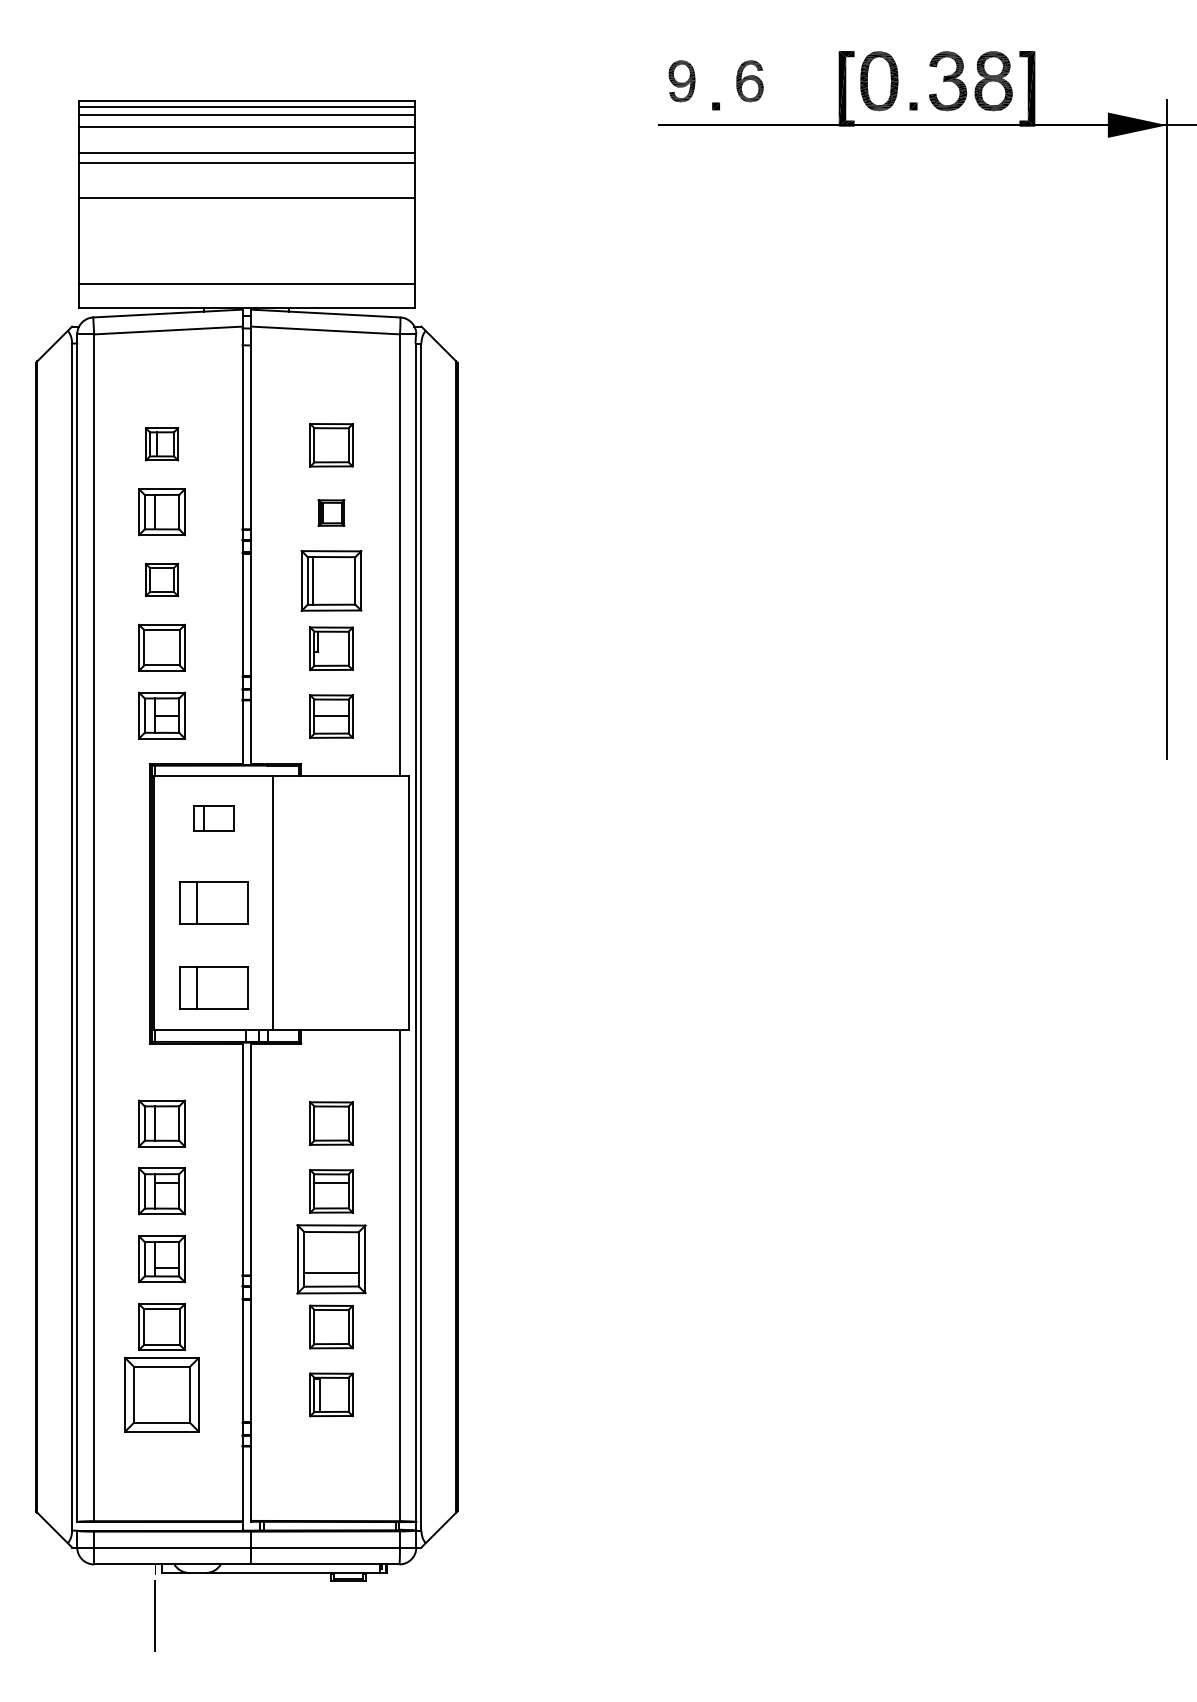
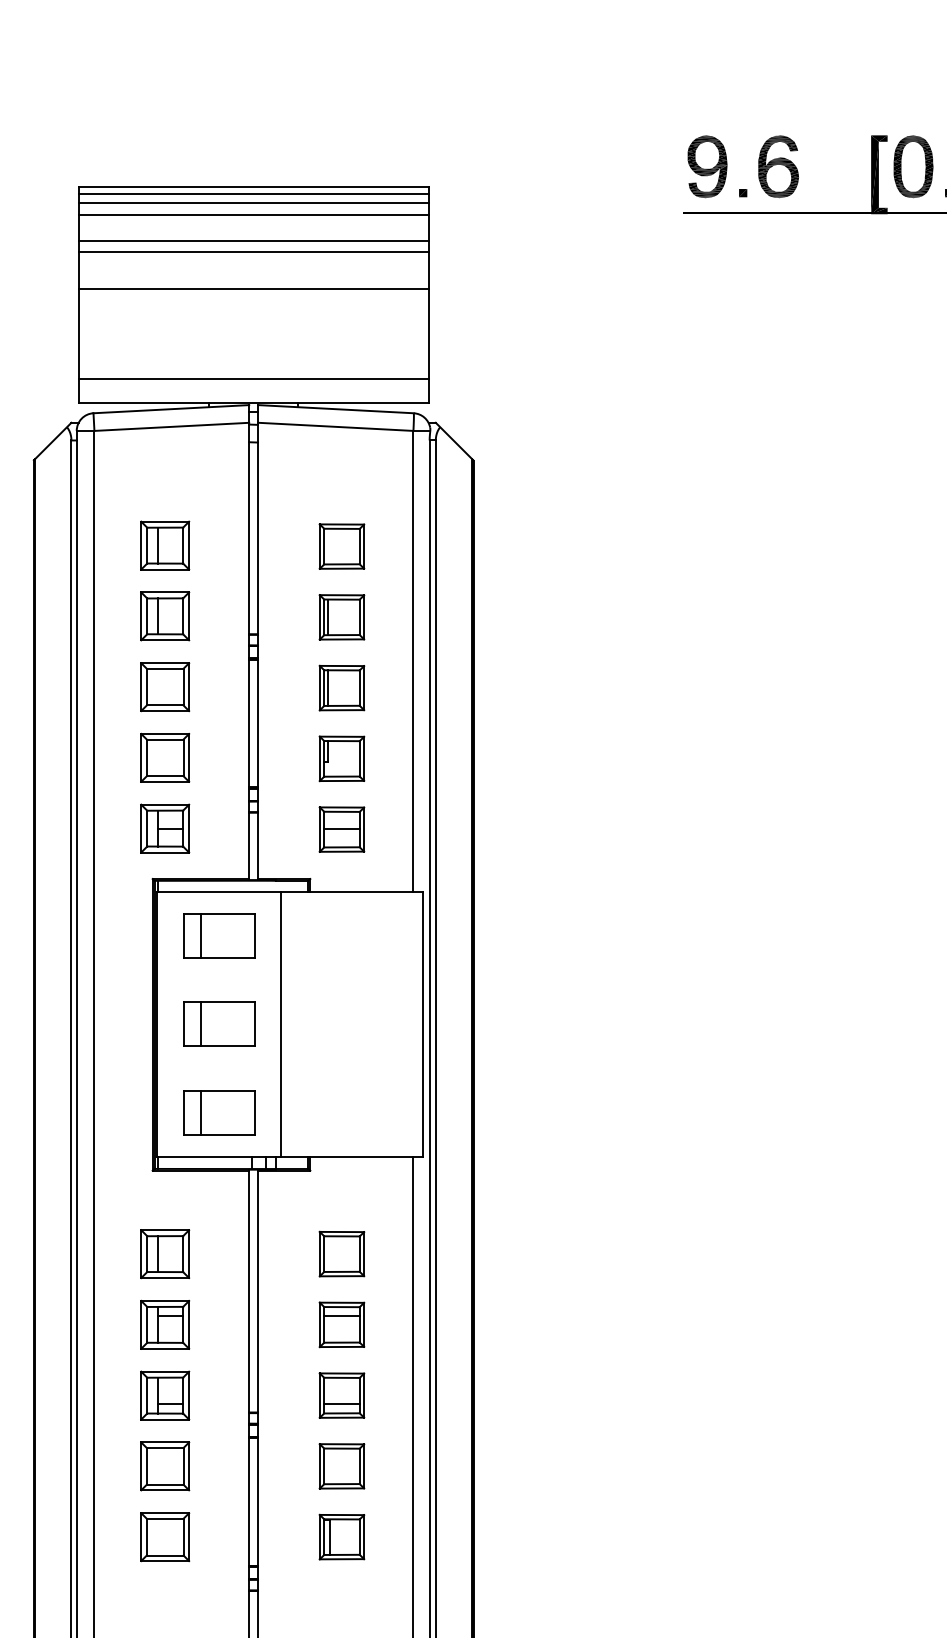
part: (682, 81) -> (708, 167), size x1.43
part: (749, 81) -> (778, 167), size x1.43
part: (161, 444) -> (164, 545), size x1.43
part: (331, 512) -> (341, 616), size x1.67
part: (161, 579) -> (164, 686), size x1.43
part: (331, 580) -> (341, 687), size x0.71
part: (213, 818) -> (218, 935), size x1.67
part: (331, 1258) -> (341, 1394), size x0.62
part: (161, 1394) -> (164, 1536), size x0.62

